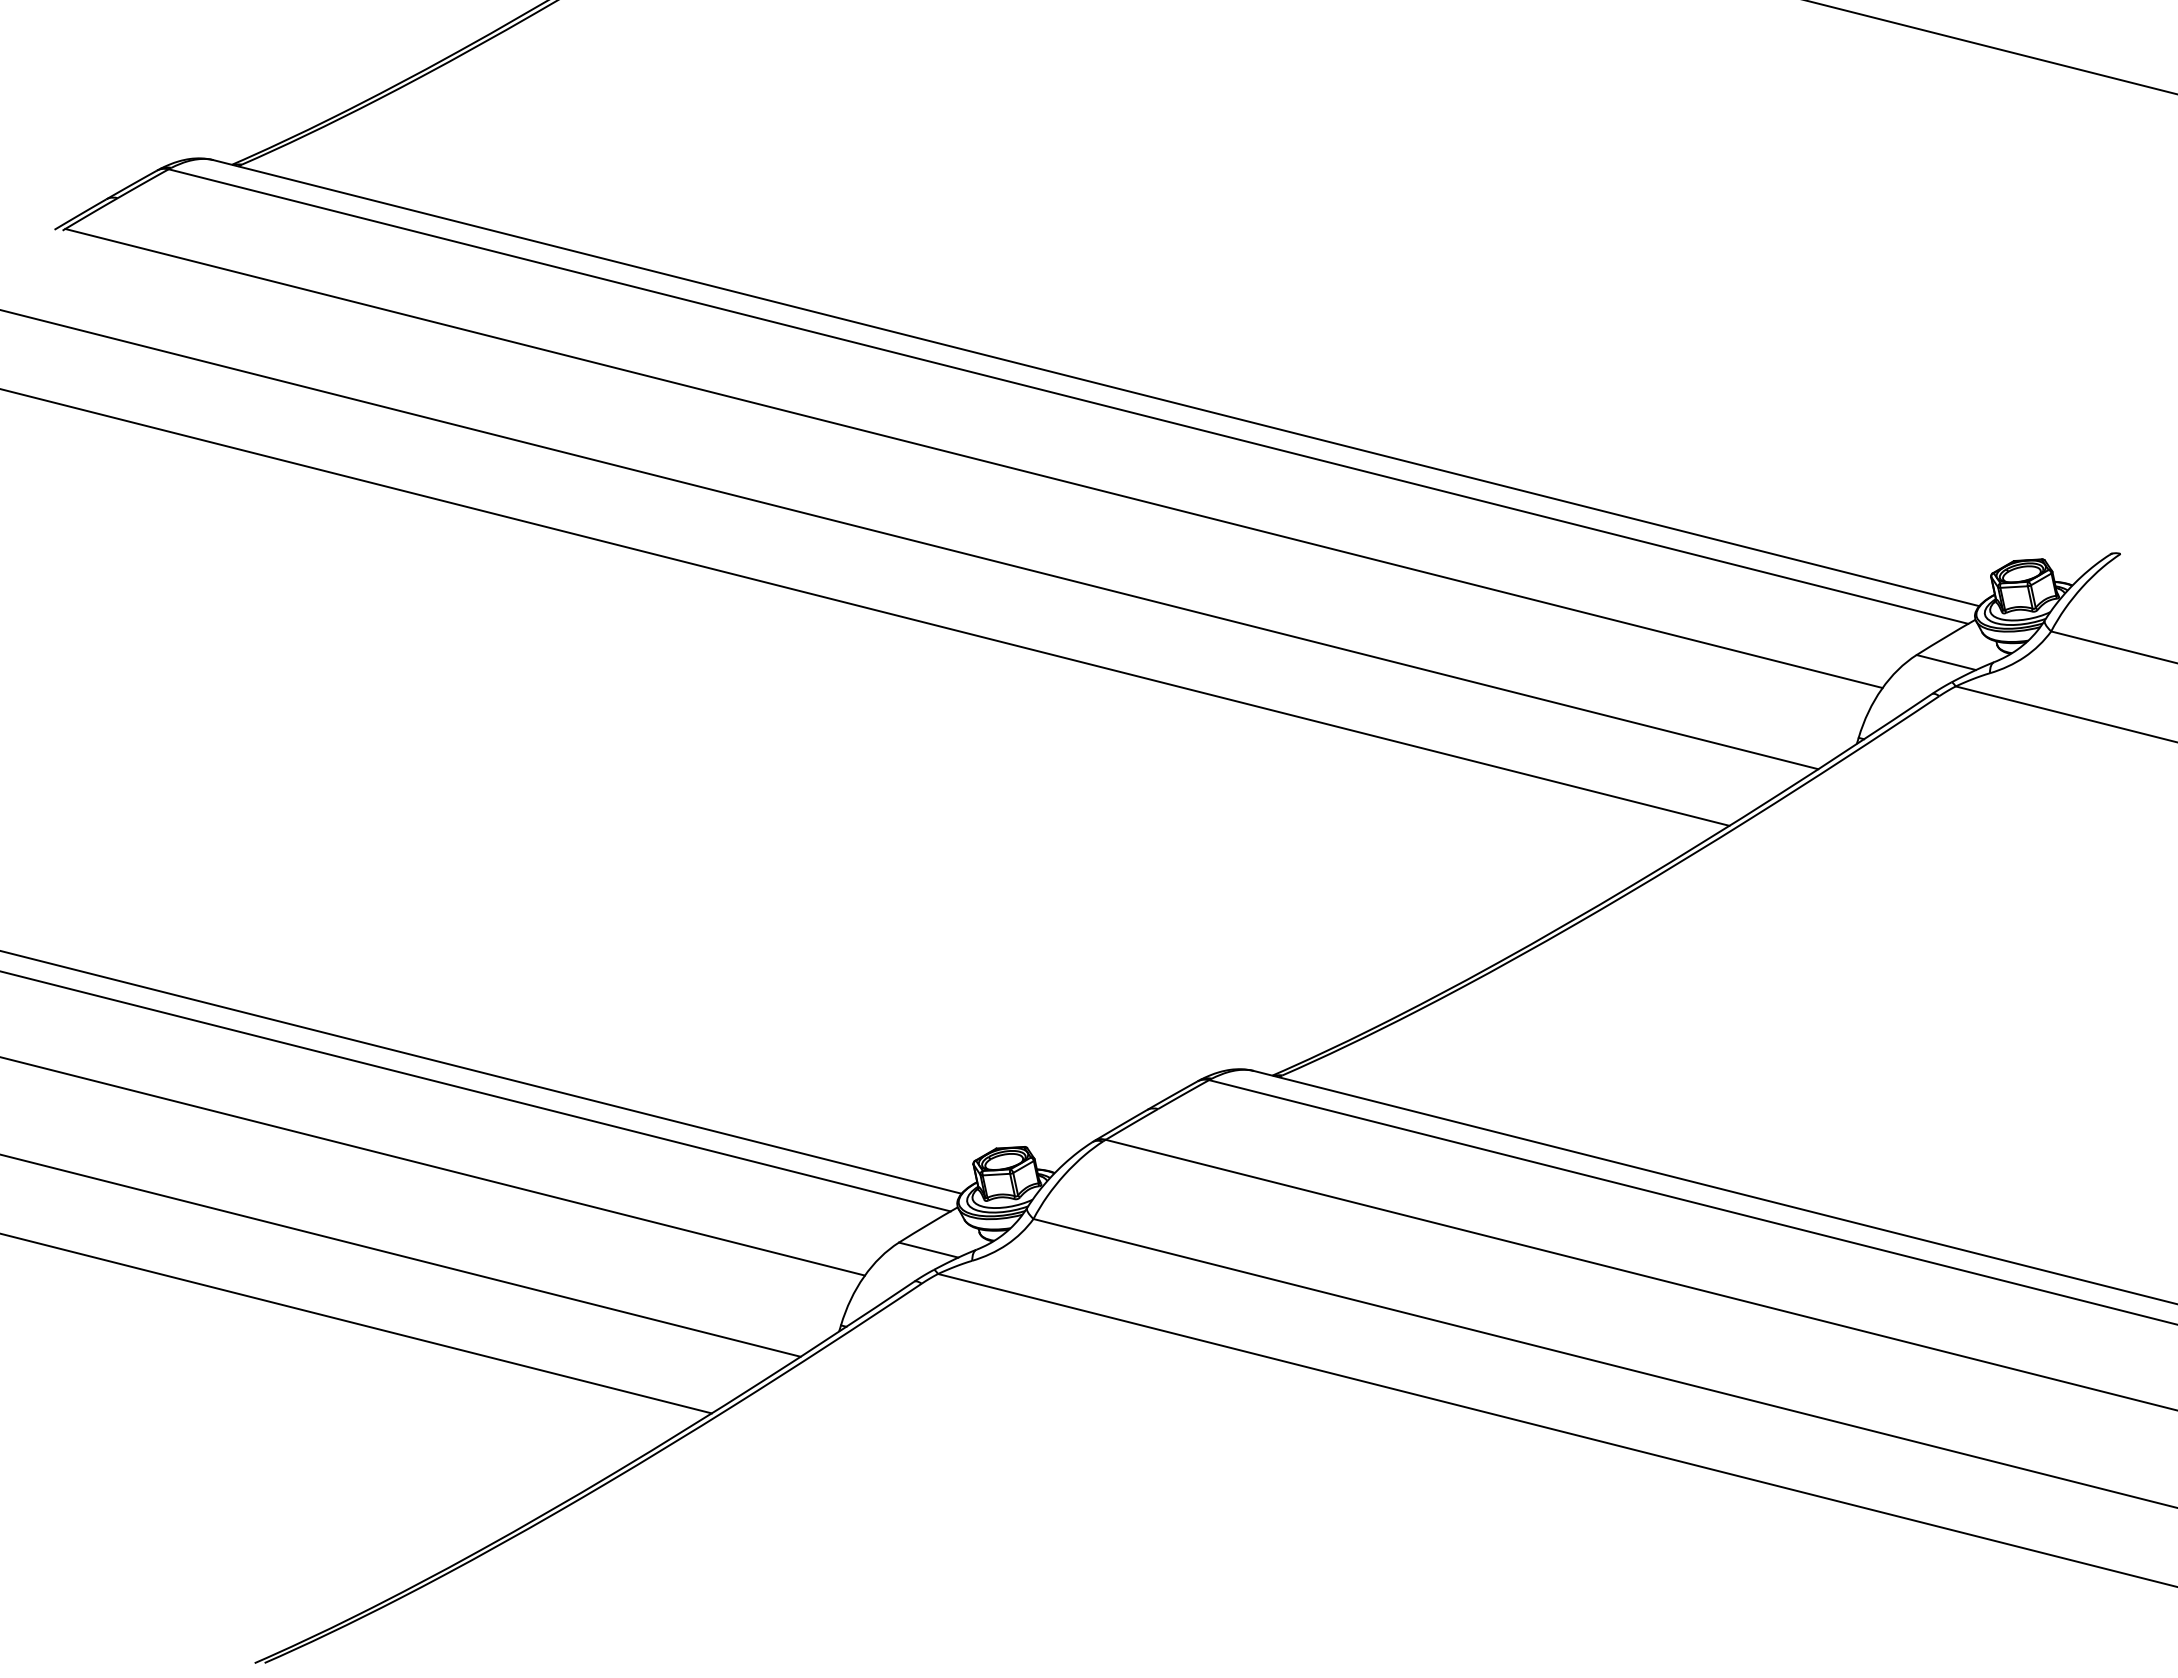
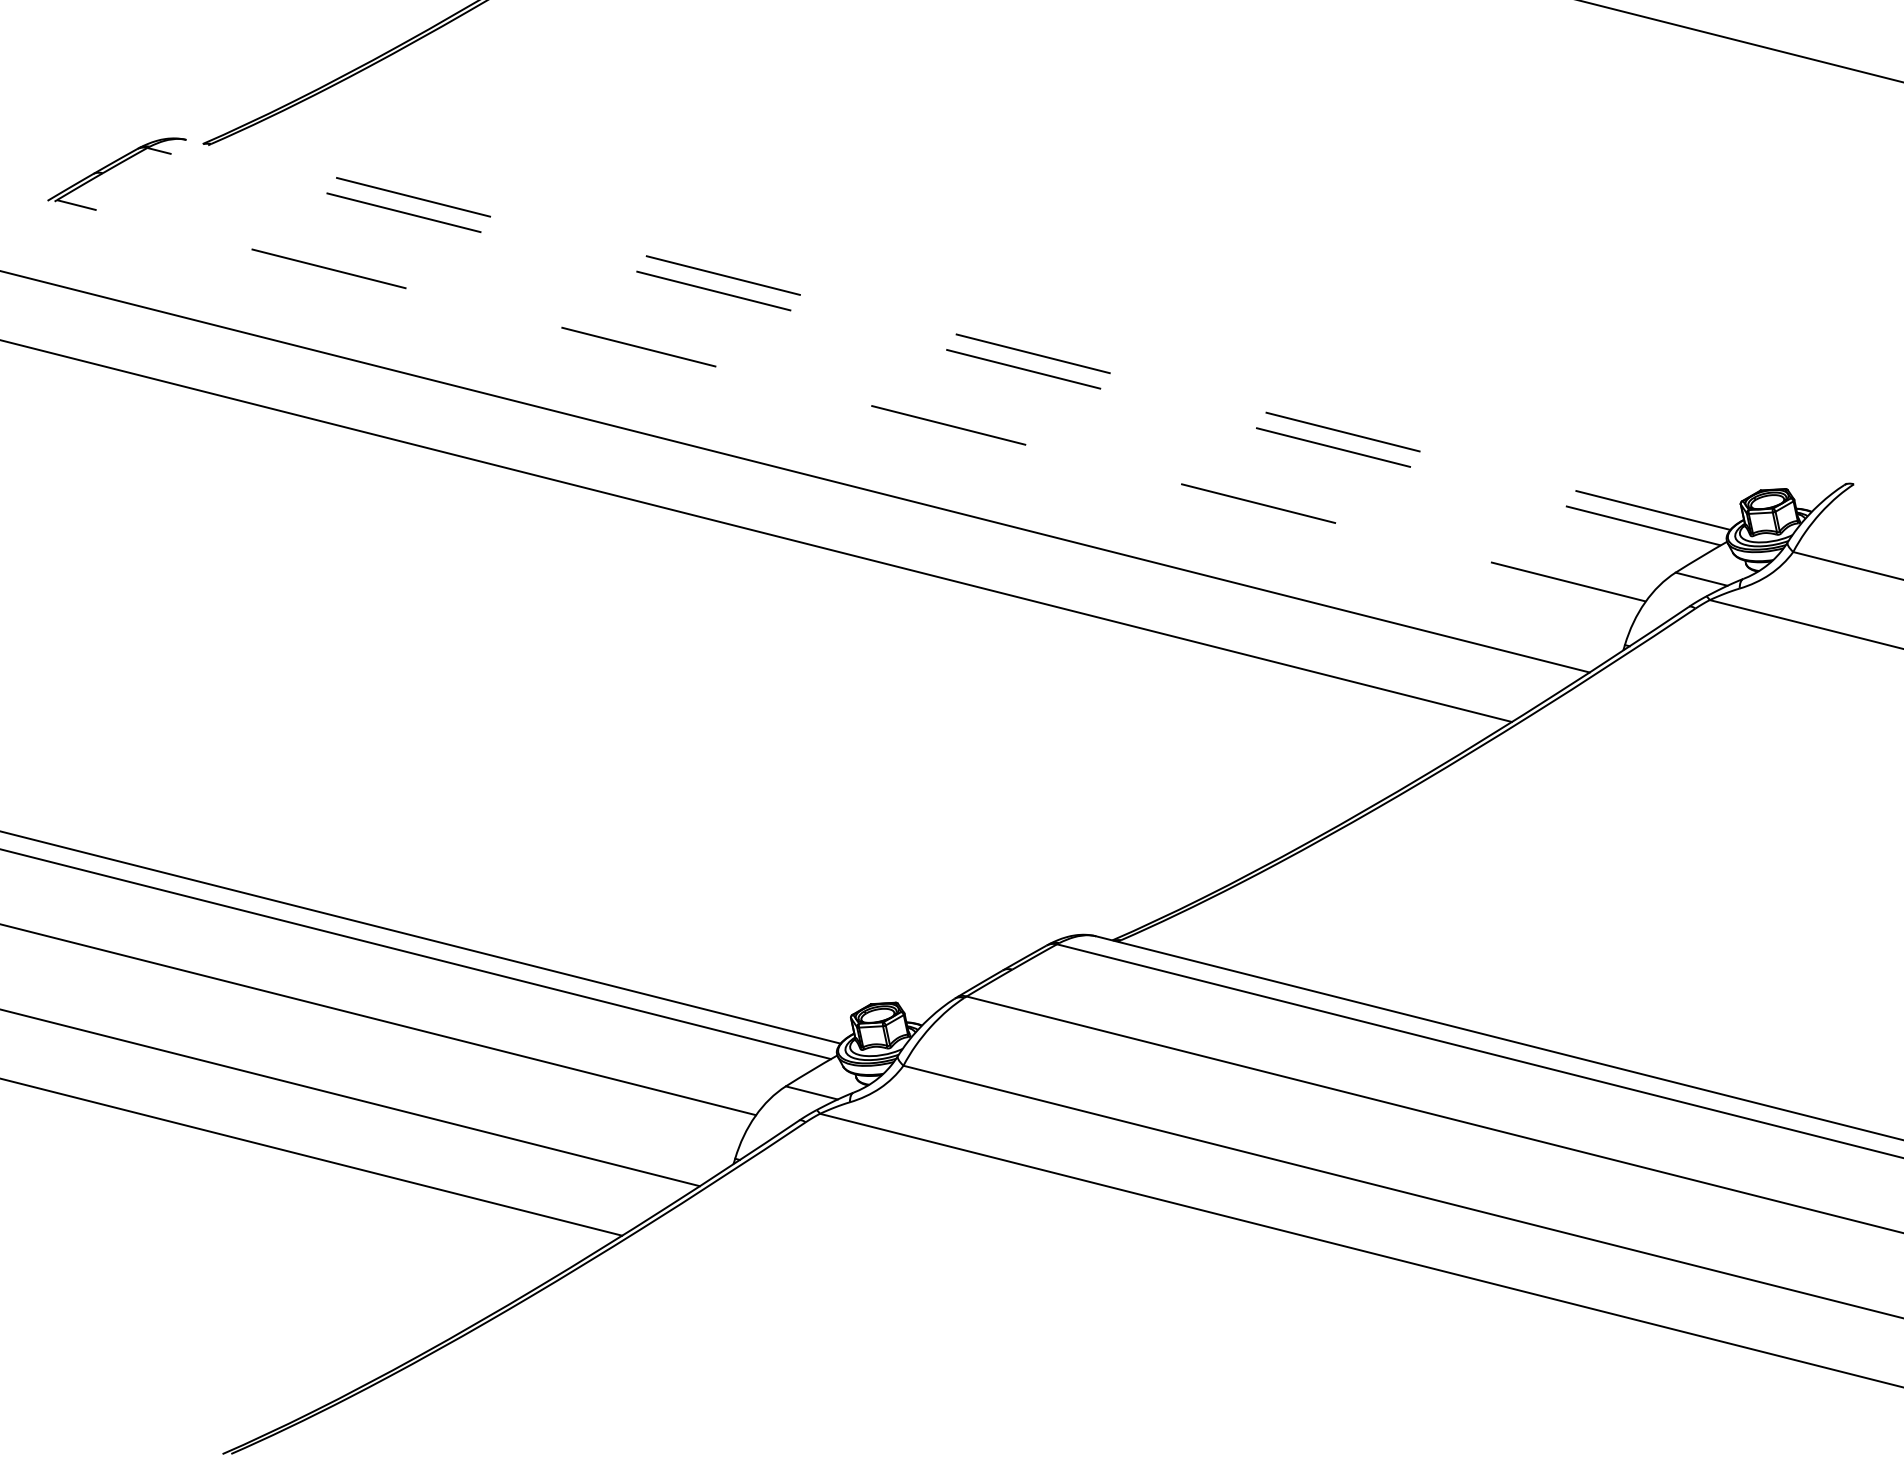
line: (1096, 383) -> (958, 335), solid -> dashed
line: (1068, 396) -> (934, 346), solid -> dashed
line: (973, 458) -> (851, 400), solid -> dashed

